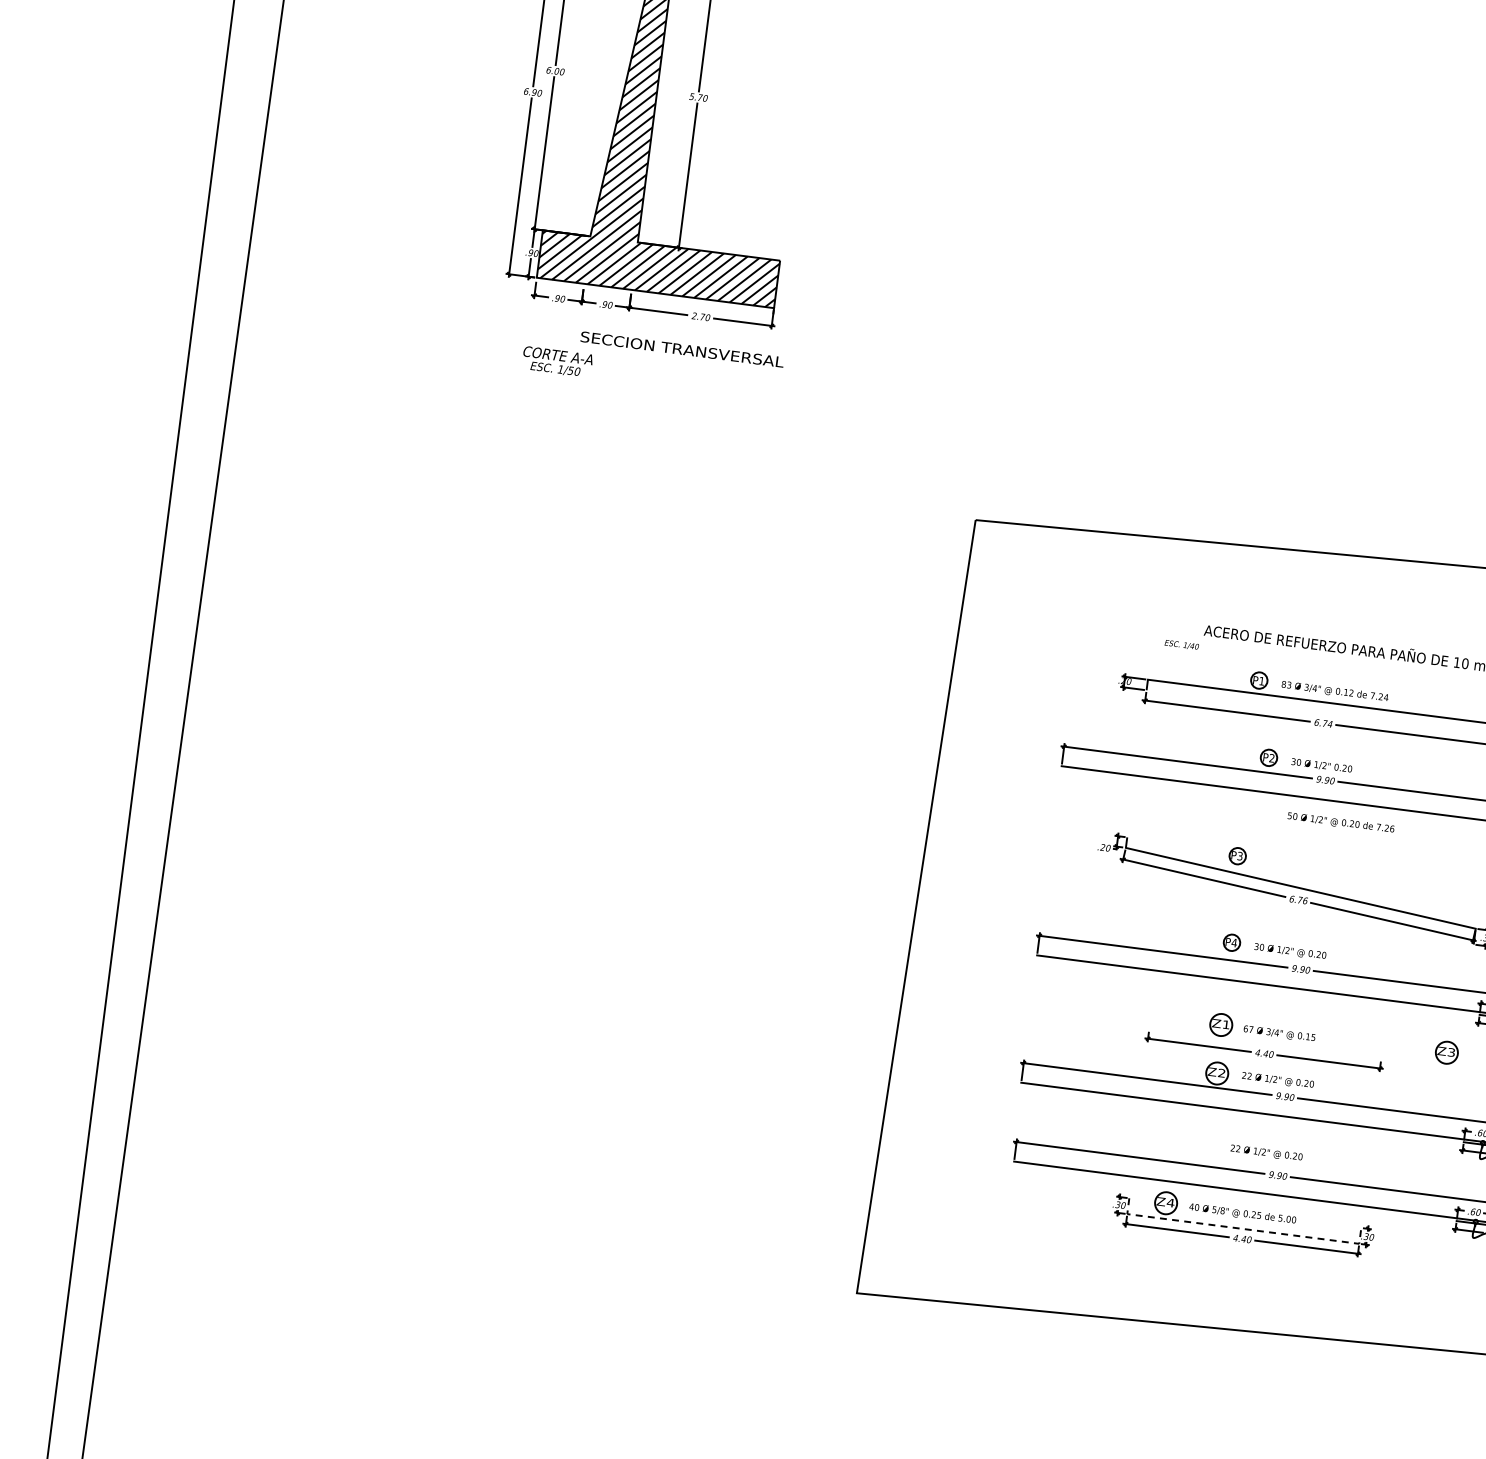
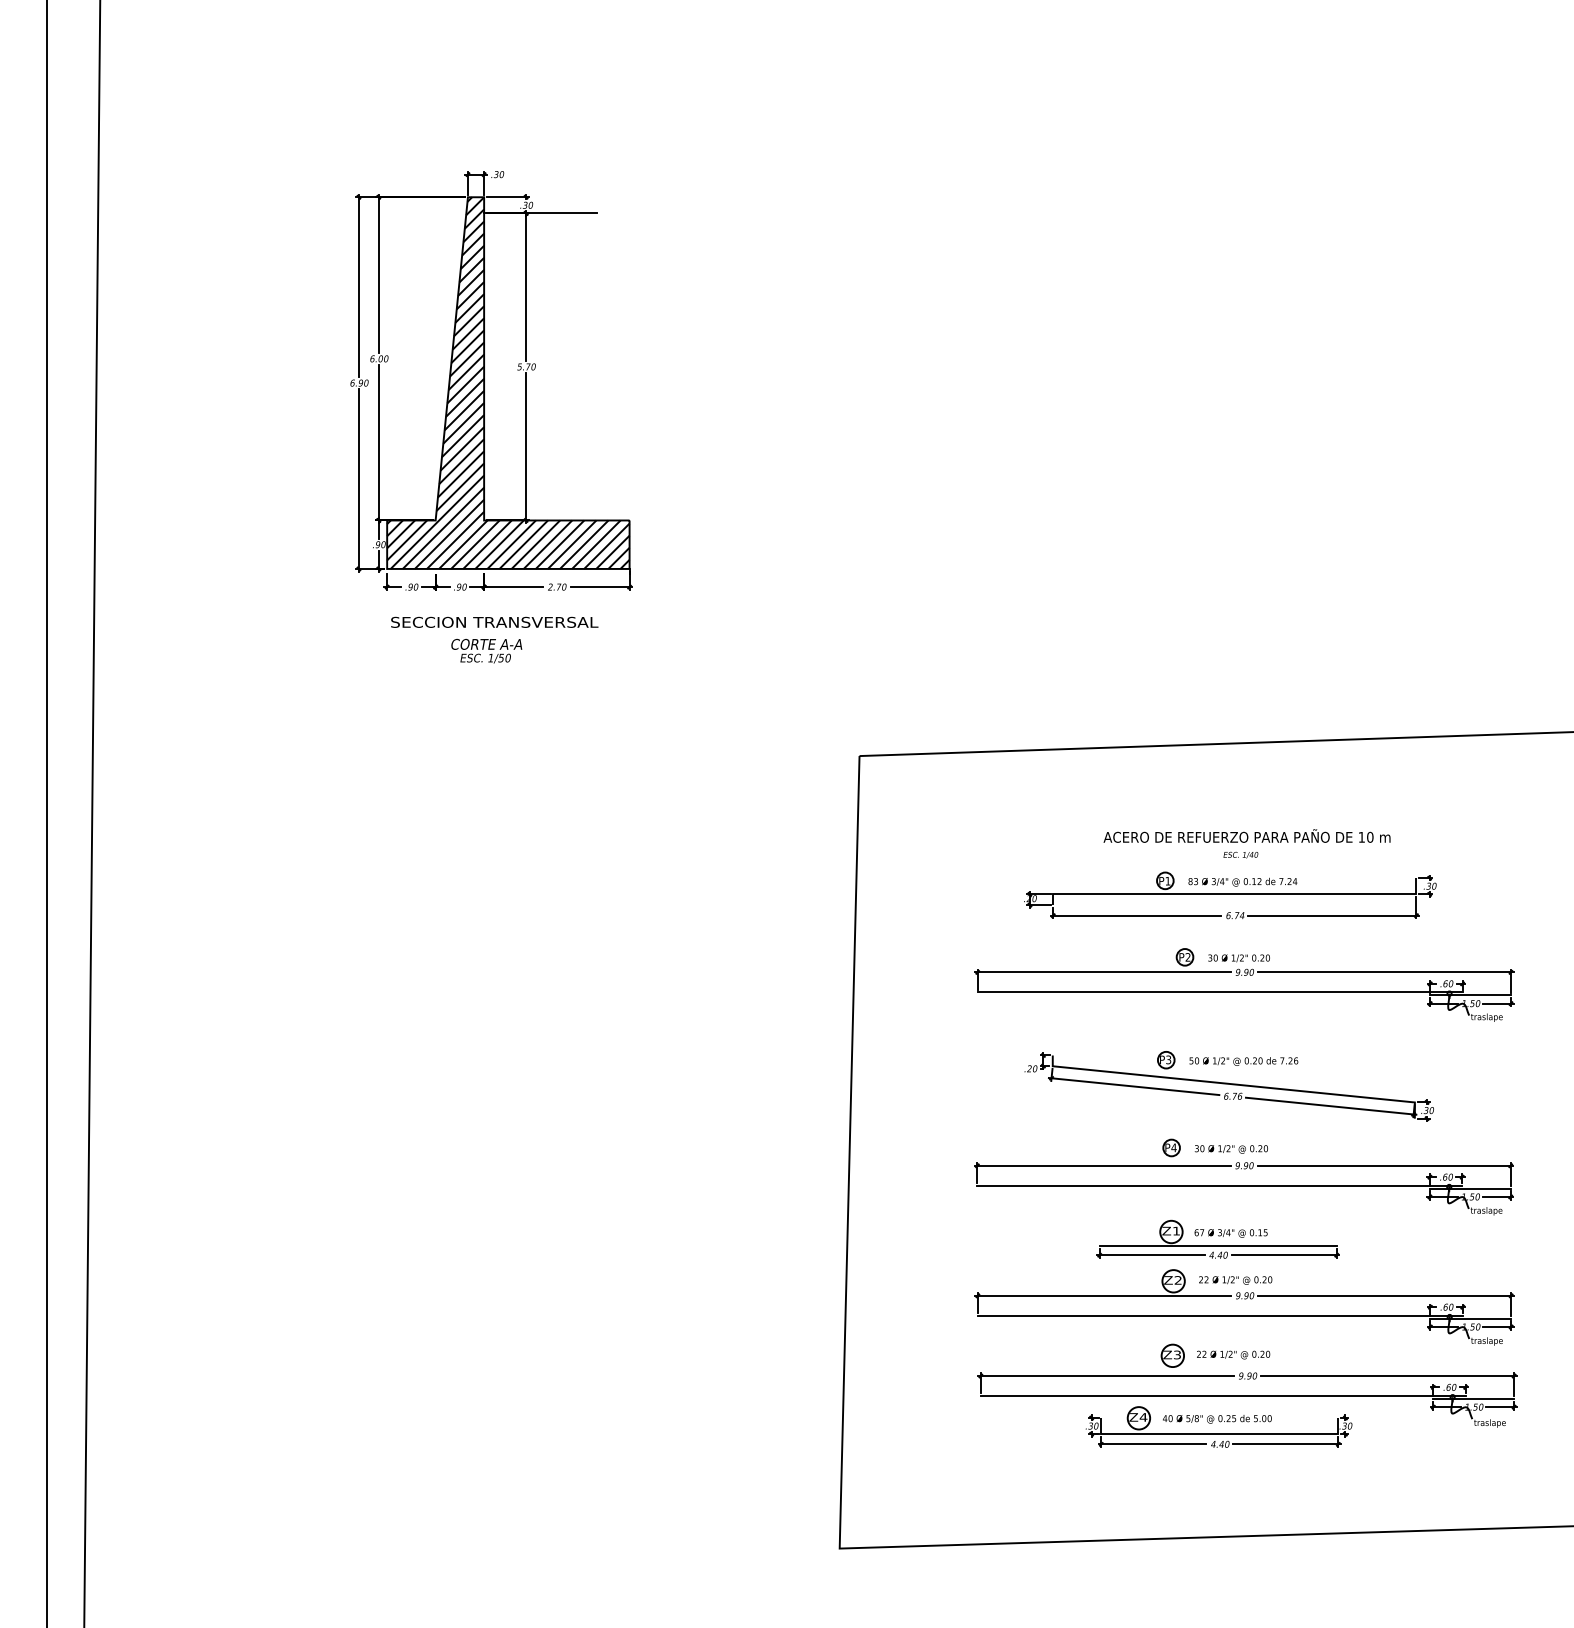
text: (682, 348) -> (494, 621), moved
text: (557, 361) -> (486, 650), moved
text: (1181, 644) -> (1240, 854), moved
text: (1340, 822) -> (1243, 1061), moved
line: (1264, 1044) -> (1217, 1246), added
part: (1446, 1052) -> (1172, 1355), moved
line: (1242, 1229) -> (1219, 1434), dashed -> solid

